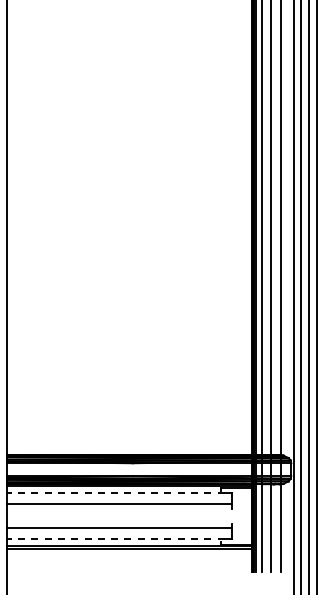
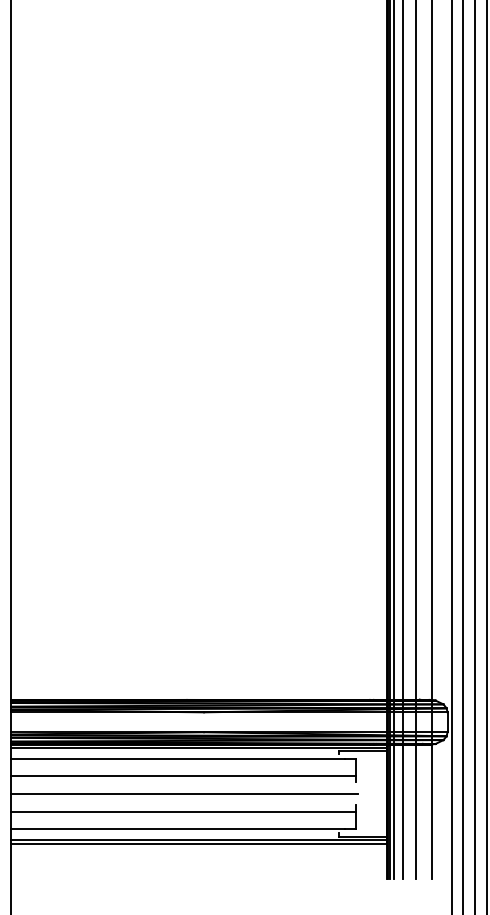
line: (116, 493) -> (178, 758), dashed -> solid
line: (119, 516) -> (183, 794), added
line: (116, 539) -> (178, 829), dashed -> solid

